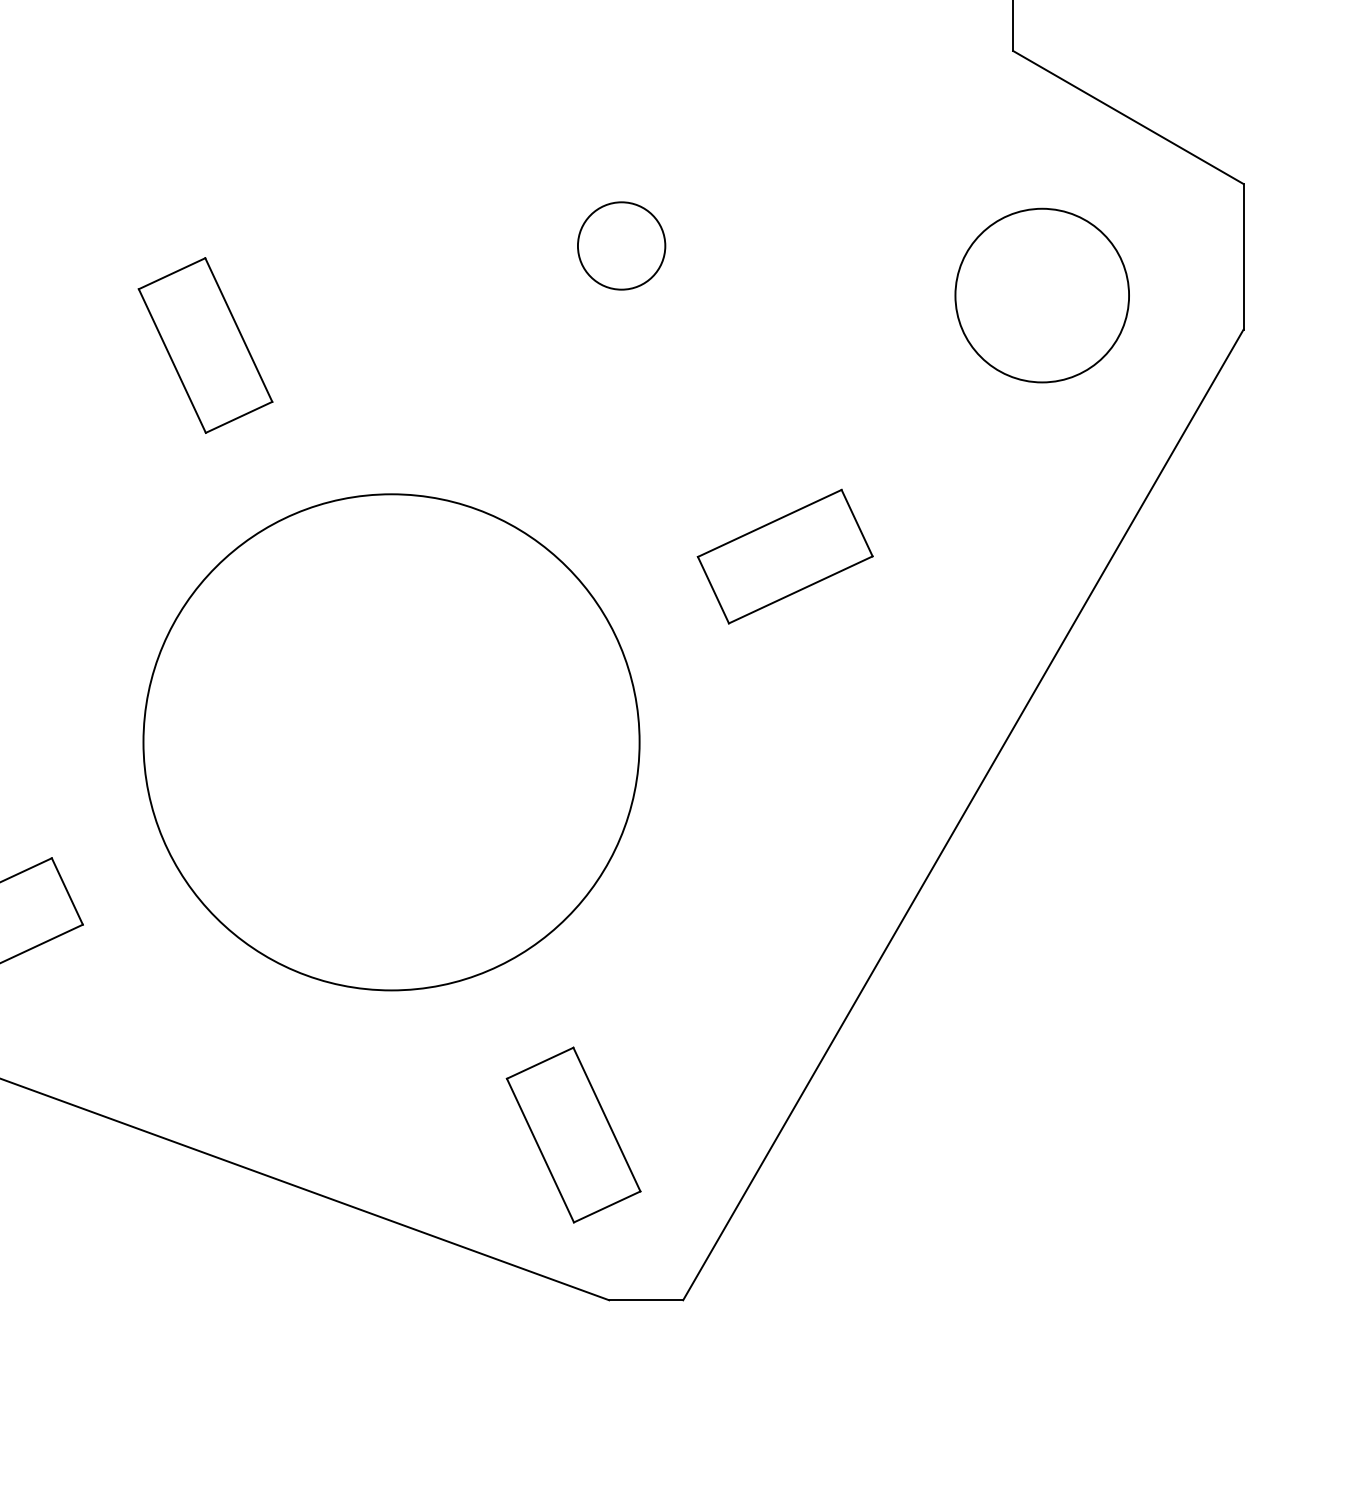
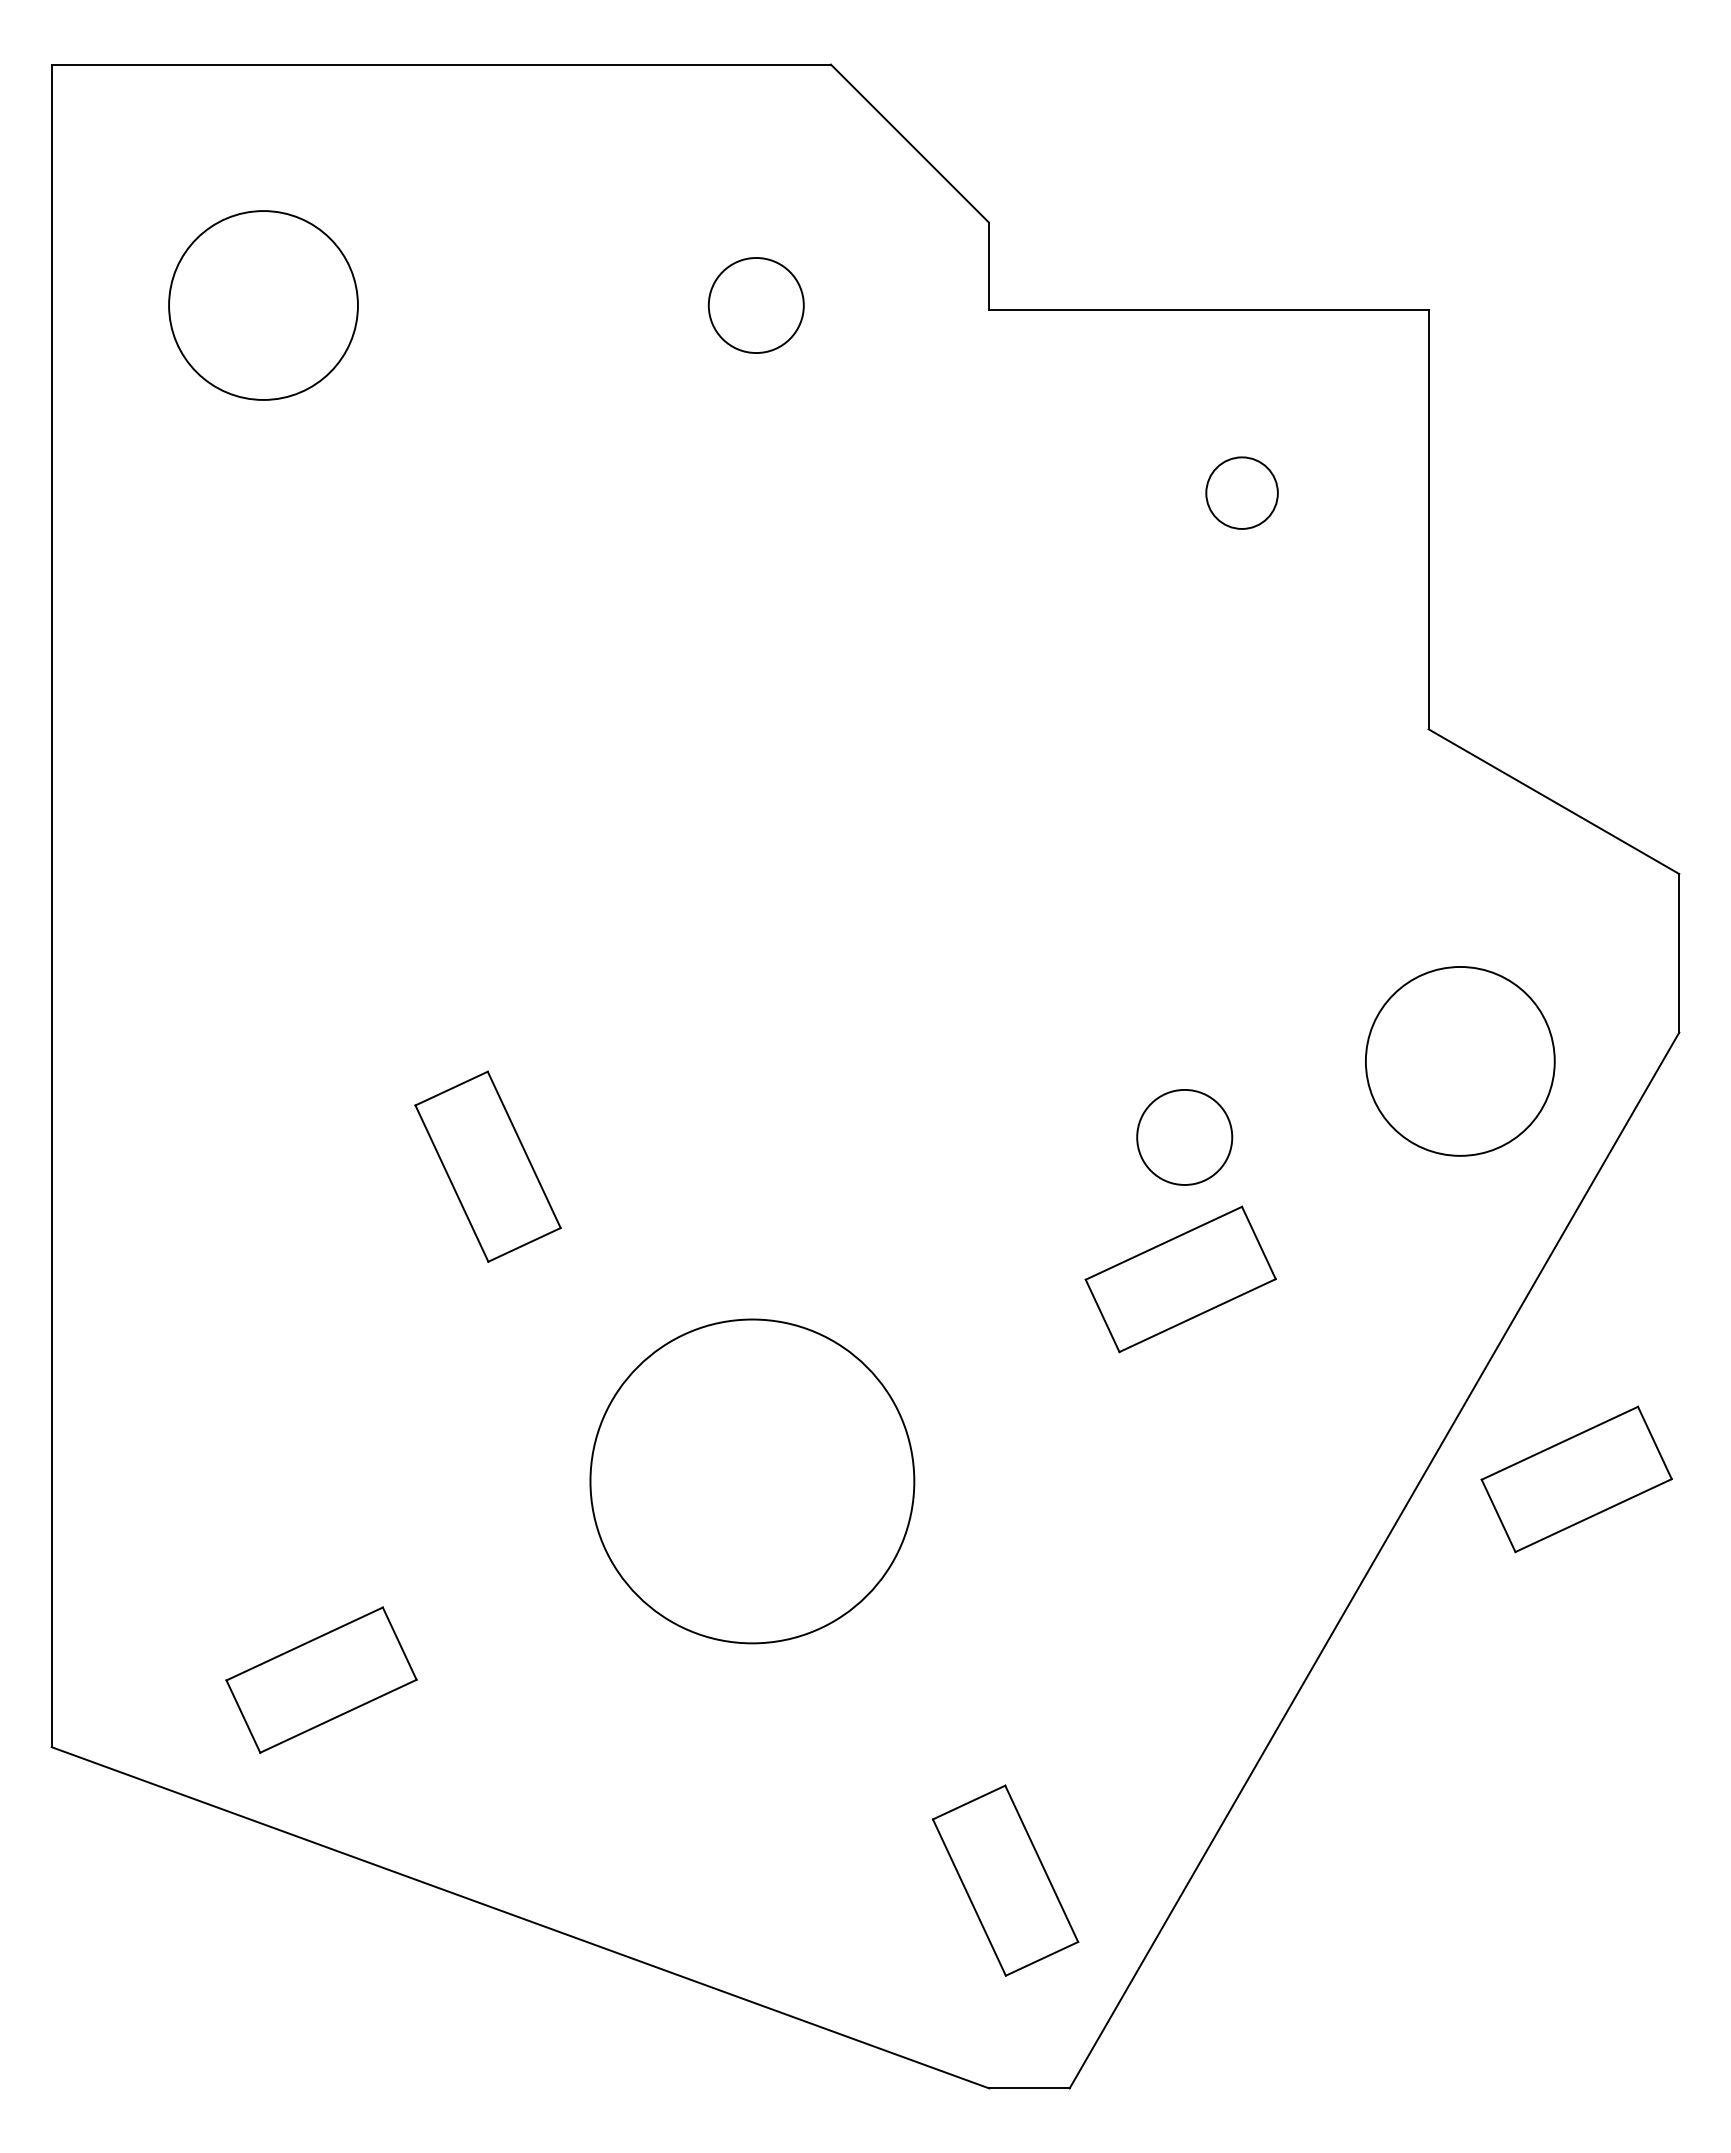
circle: (621, 246) -> (1184, 1137), moved
circle: (1042, 295) -> (1460, 1061), moved
part: (205, 345) -> (487, 1166), moved
part: (1149, 740) -> (1576, 1479), added
circle: (391, 742) -> (752, 1481), size x0.6
part: (573, 1134) -> (1005, 1880), moved

